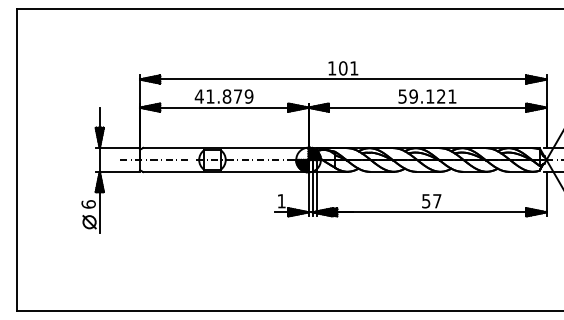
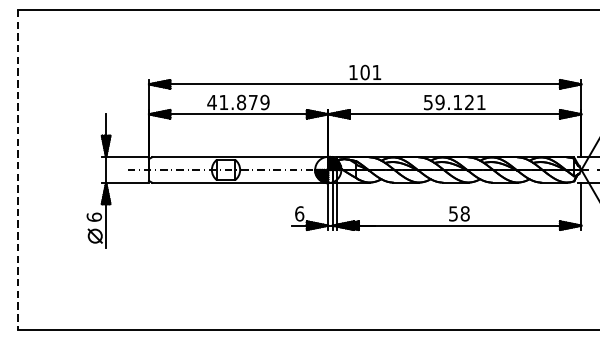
line: (16, 160) -> (17, 170), solid -> dashed
text: (281, 201) -> (299, 214), 1 -> 6
text: (437, 201) -> (465, 214), 57 -> 58

